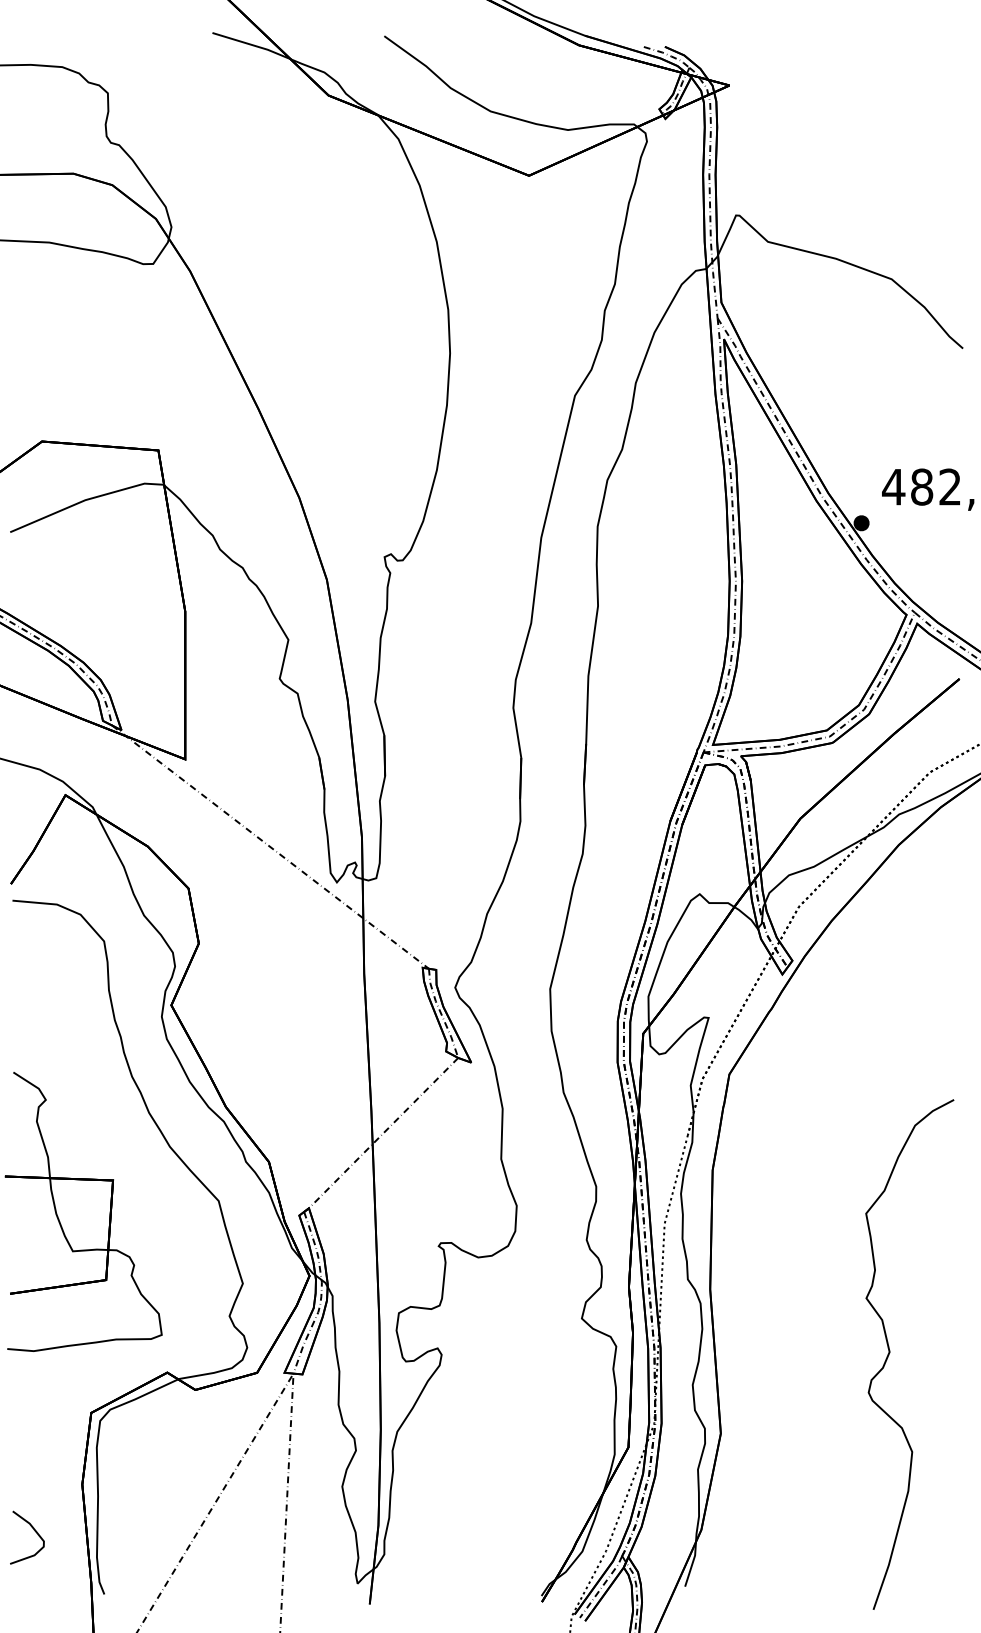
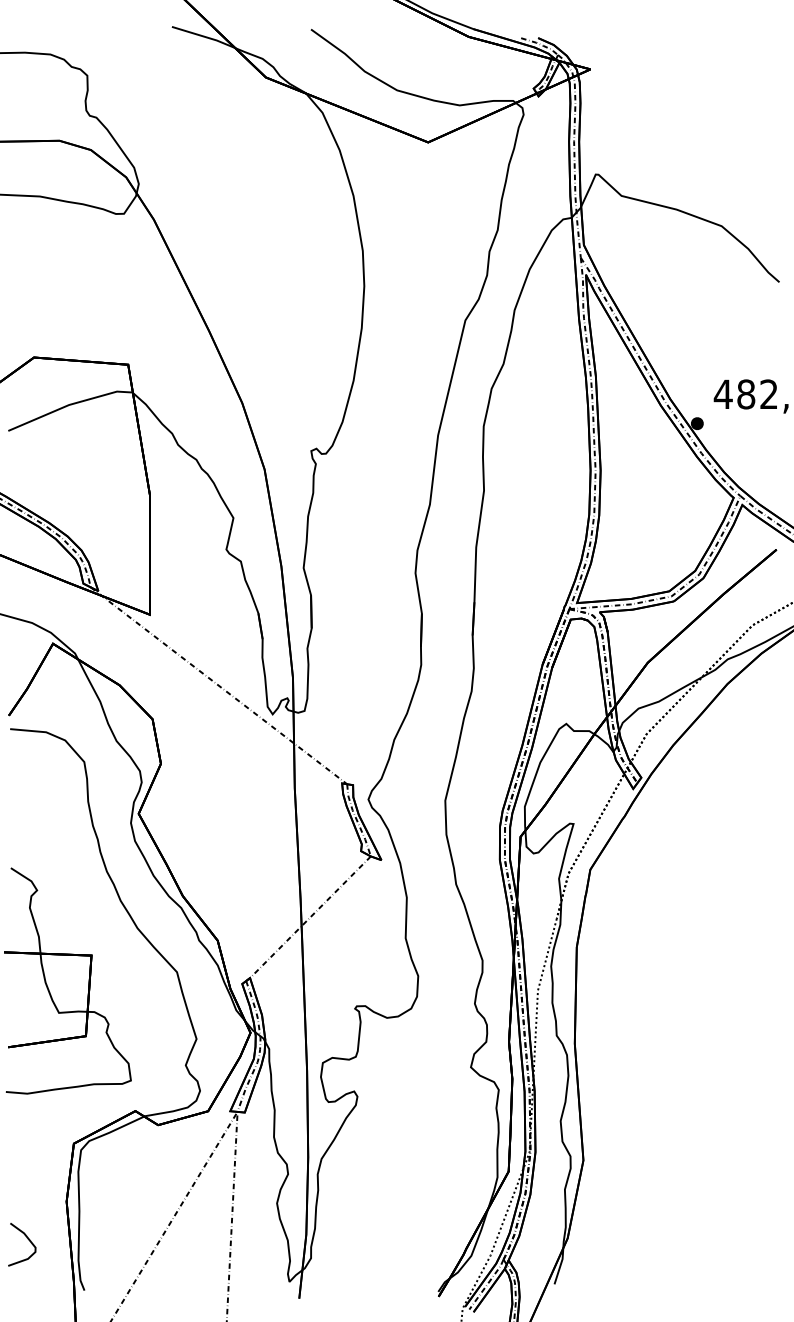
curve: (890, 1354) -> (720, 1096), removed

